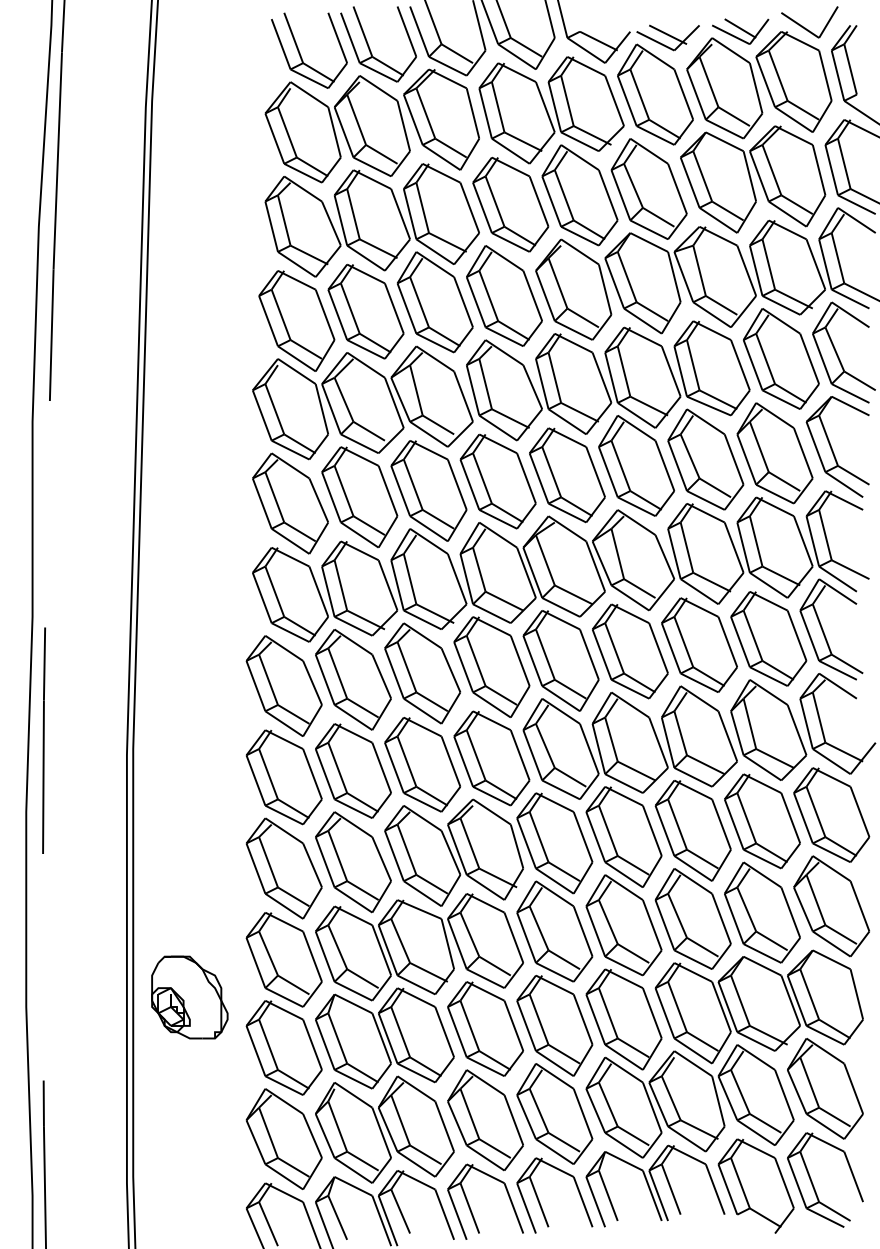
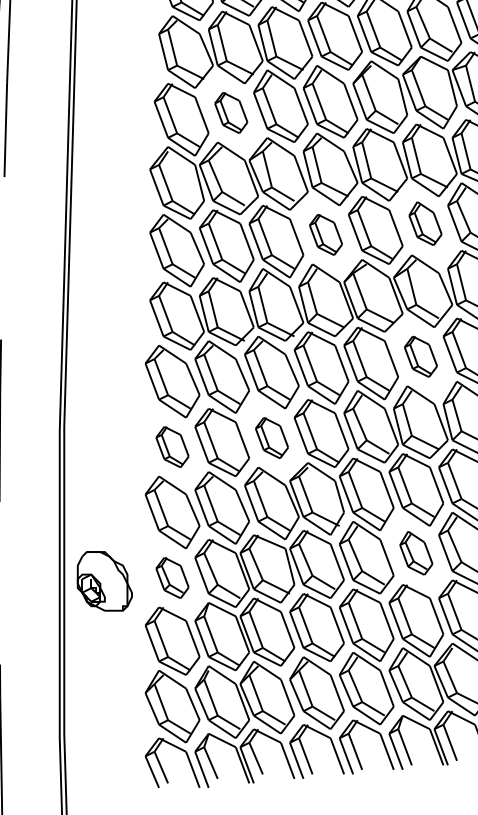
part: (365, 311) -> (230, 112), size x0.6
part: (636, 465) -> (425, 223), size x0.6
part: (497, 481) -> (325, 234), size x0.6
part: (630, 651) -> (421, 356), size x0.6
part: (422, 764) -> (271, 437), size x0.6
part: (283, 777) -> (172, 447), size x0.6
part: (623, 925) -> (415, 553), size x0.6
part: (283, 959) -> (172, 577), size x0.6
part: (189, 997) -> (104, 581), moved

